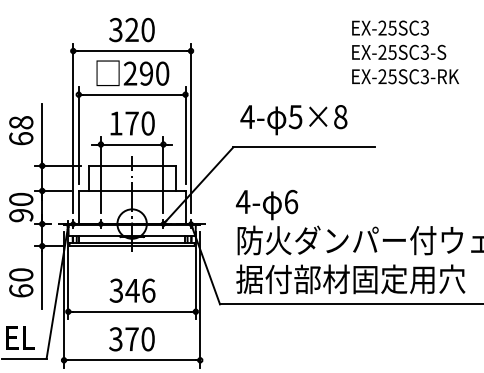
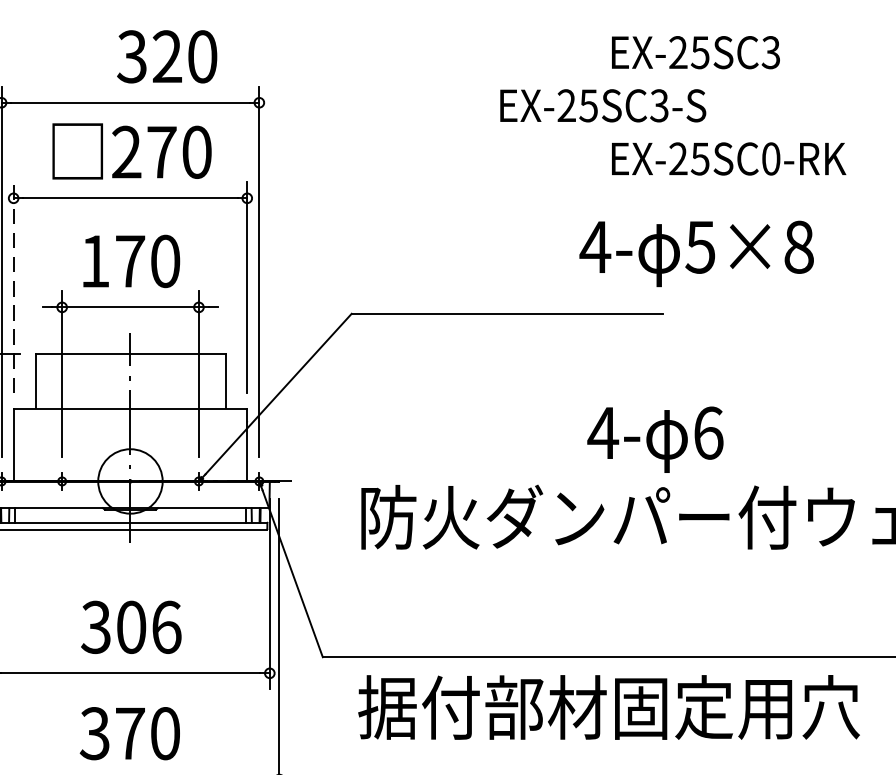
text: (131, 29) -> (166, 55), moved
text: (399, 51) -> (603, 103), moved
text: (146, 73) -> (161, 151), 290 -> 270
text: (424, 76) -> (770, 158), EX-25SC3-RK -> EX-25SC0-RK
text: (293, 120) -> (695, 254), moved
line: (78, 134) -> (13, 285), solid -> dashed
text: (266, 204) -> (654, 438), moved
text: (350, 279) -> (608, 707), moved
text: (132, 290) -> (131, 626), 346 -> 306

